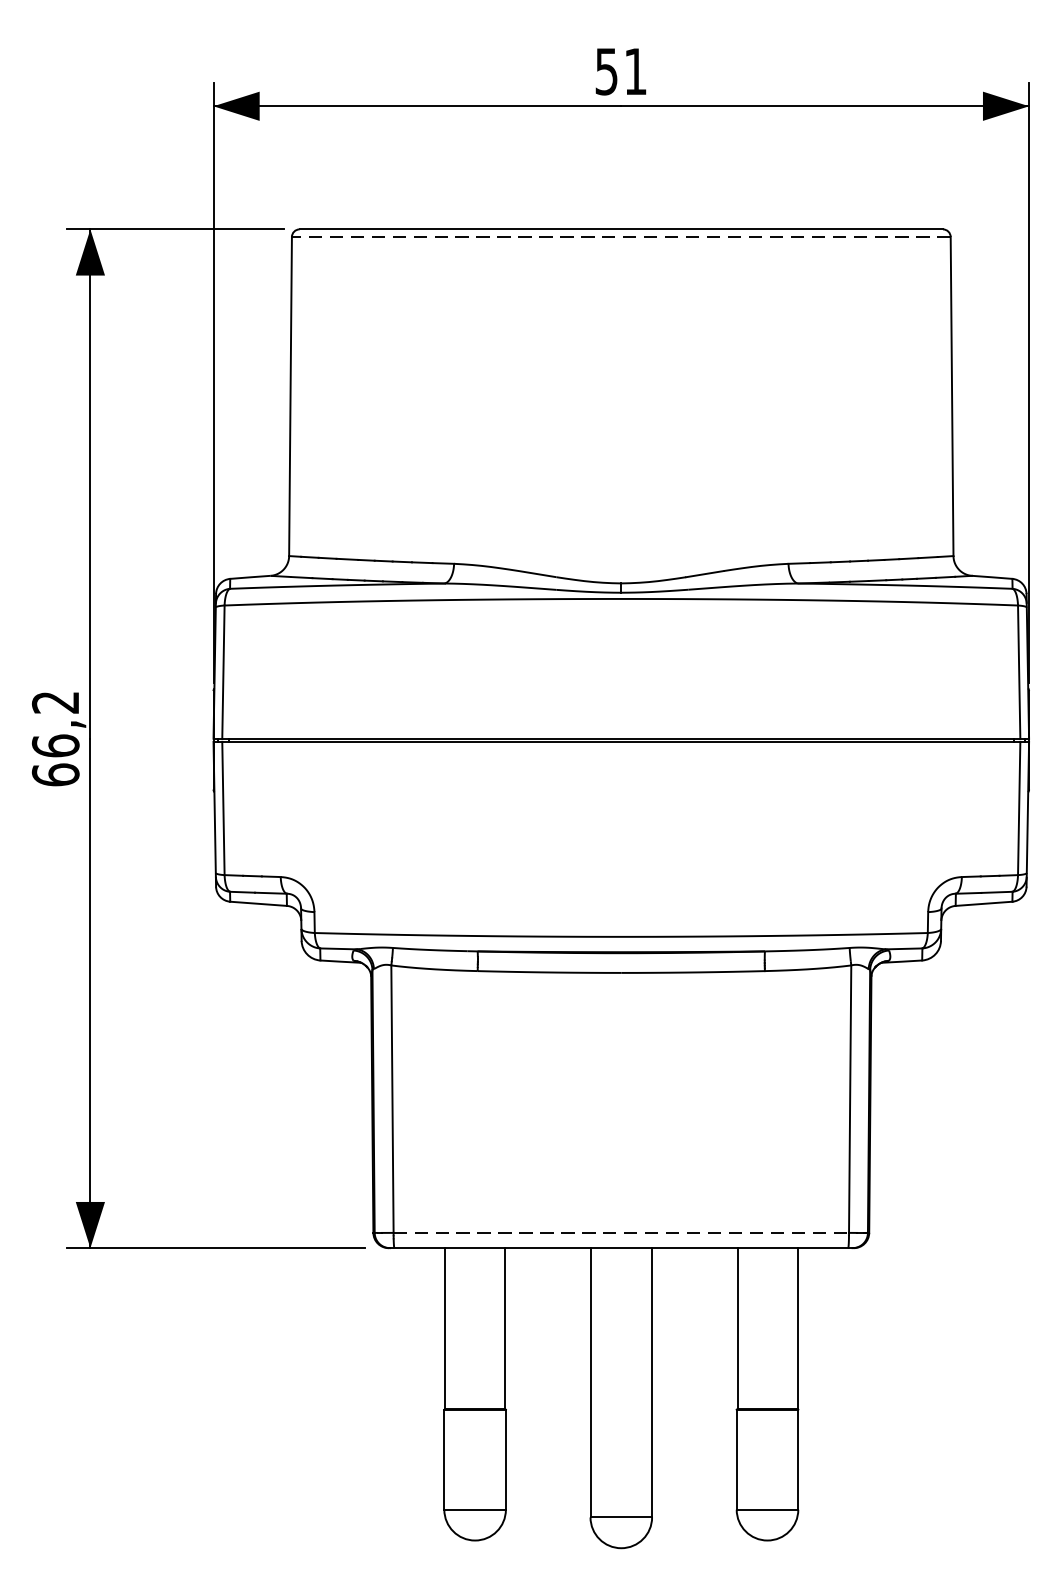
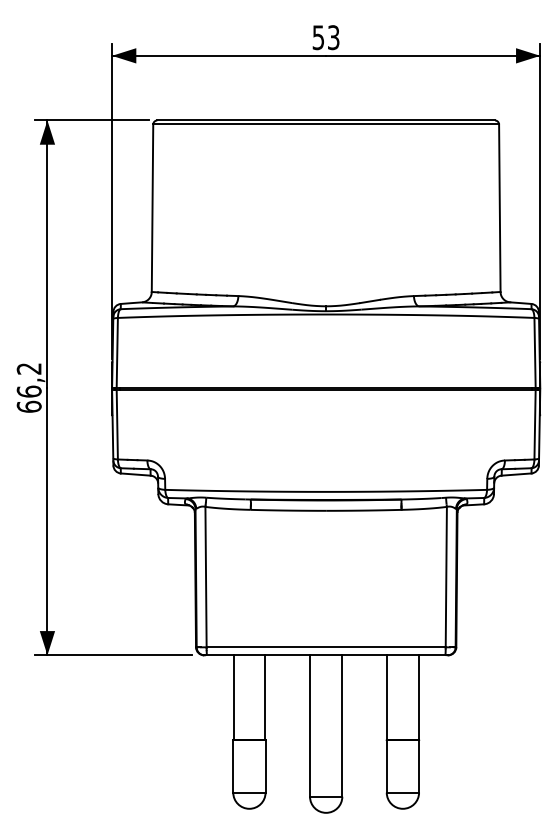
text: (635, 71) -> (333, 37), 51 -> 53
line: (621, 237) -> (326, 124), dashed -> solid
line: (621, 1233) -> (326, 647), dashed -> solid

